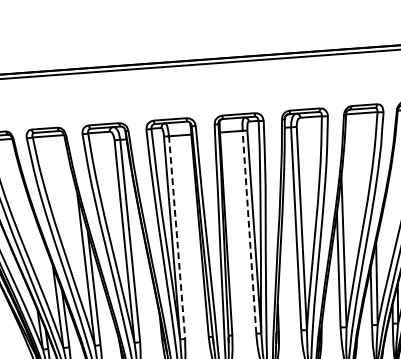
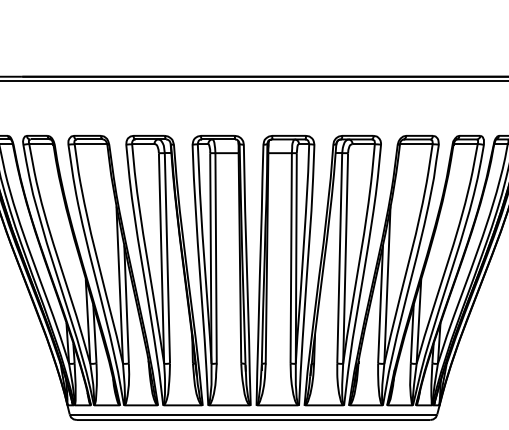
line: (249, 231) -> (291, 257), dashed -> solid
line: (177, 240) -> (216, 261), dashed -> solid

